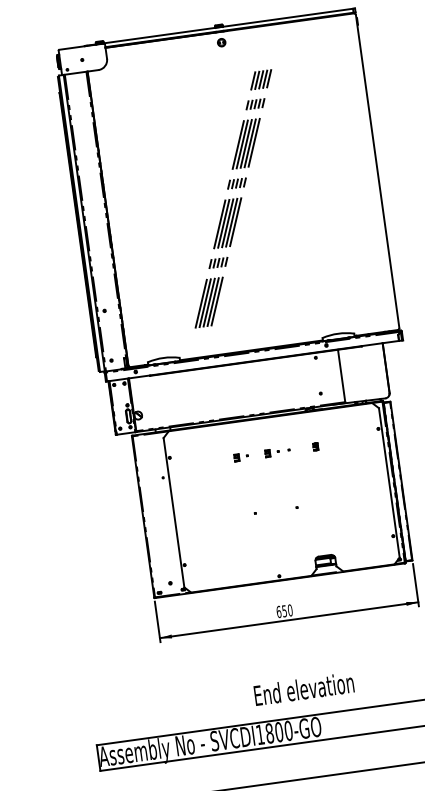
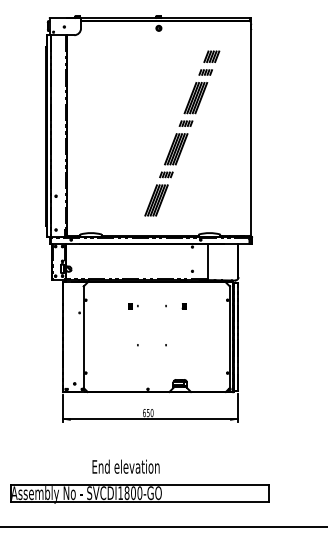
part: (233, 198) -> (182, 133), moved
part: (272, 453) -> (154, 306), removed
text: (303, 688) -> (125, 466), moved

